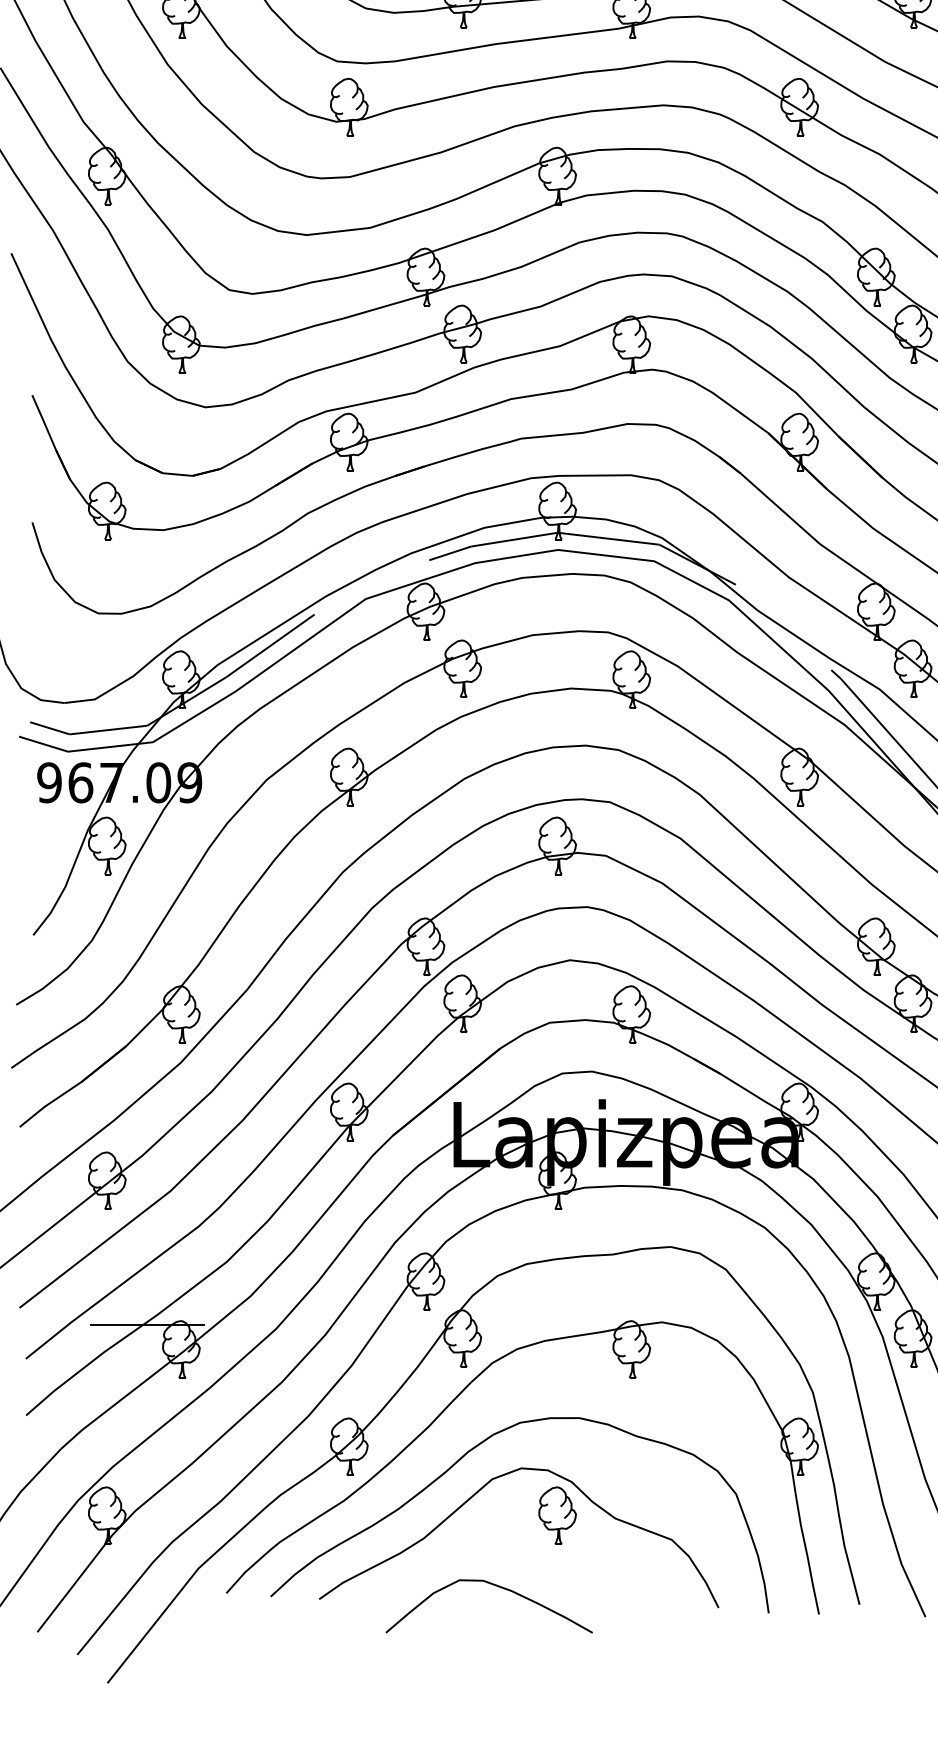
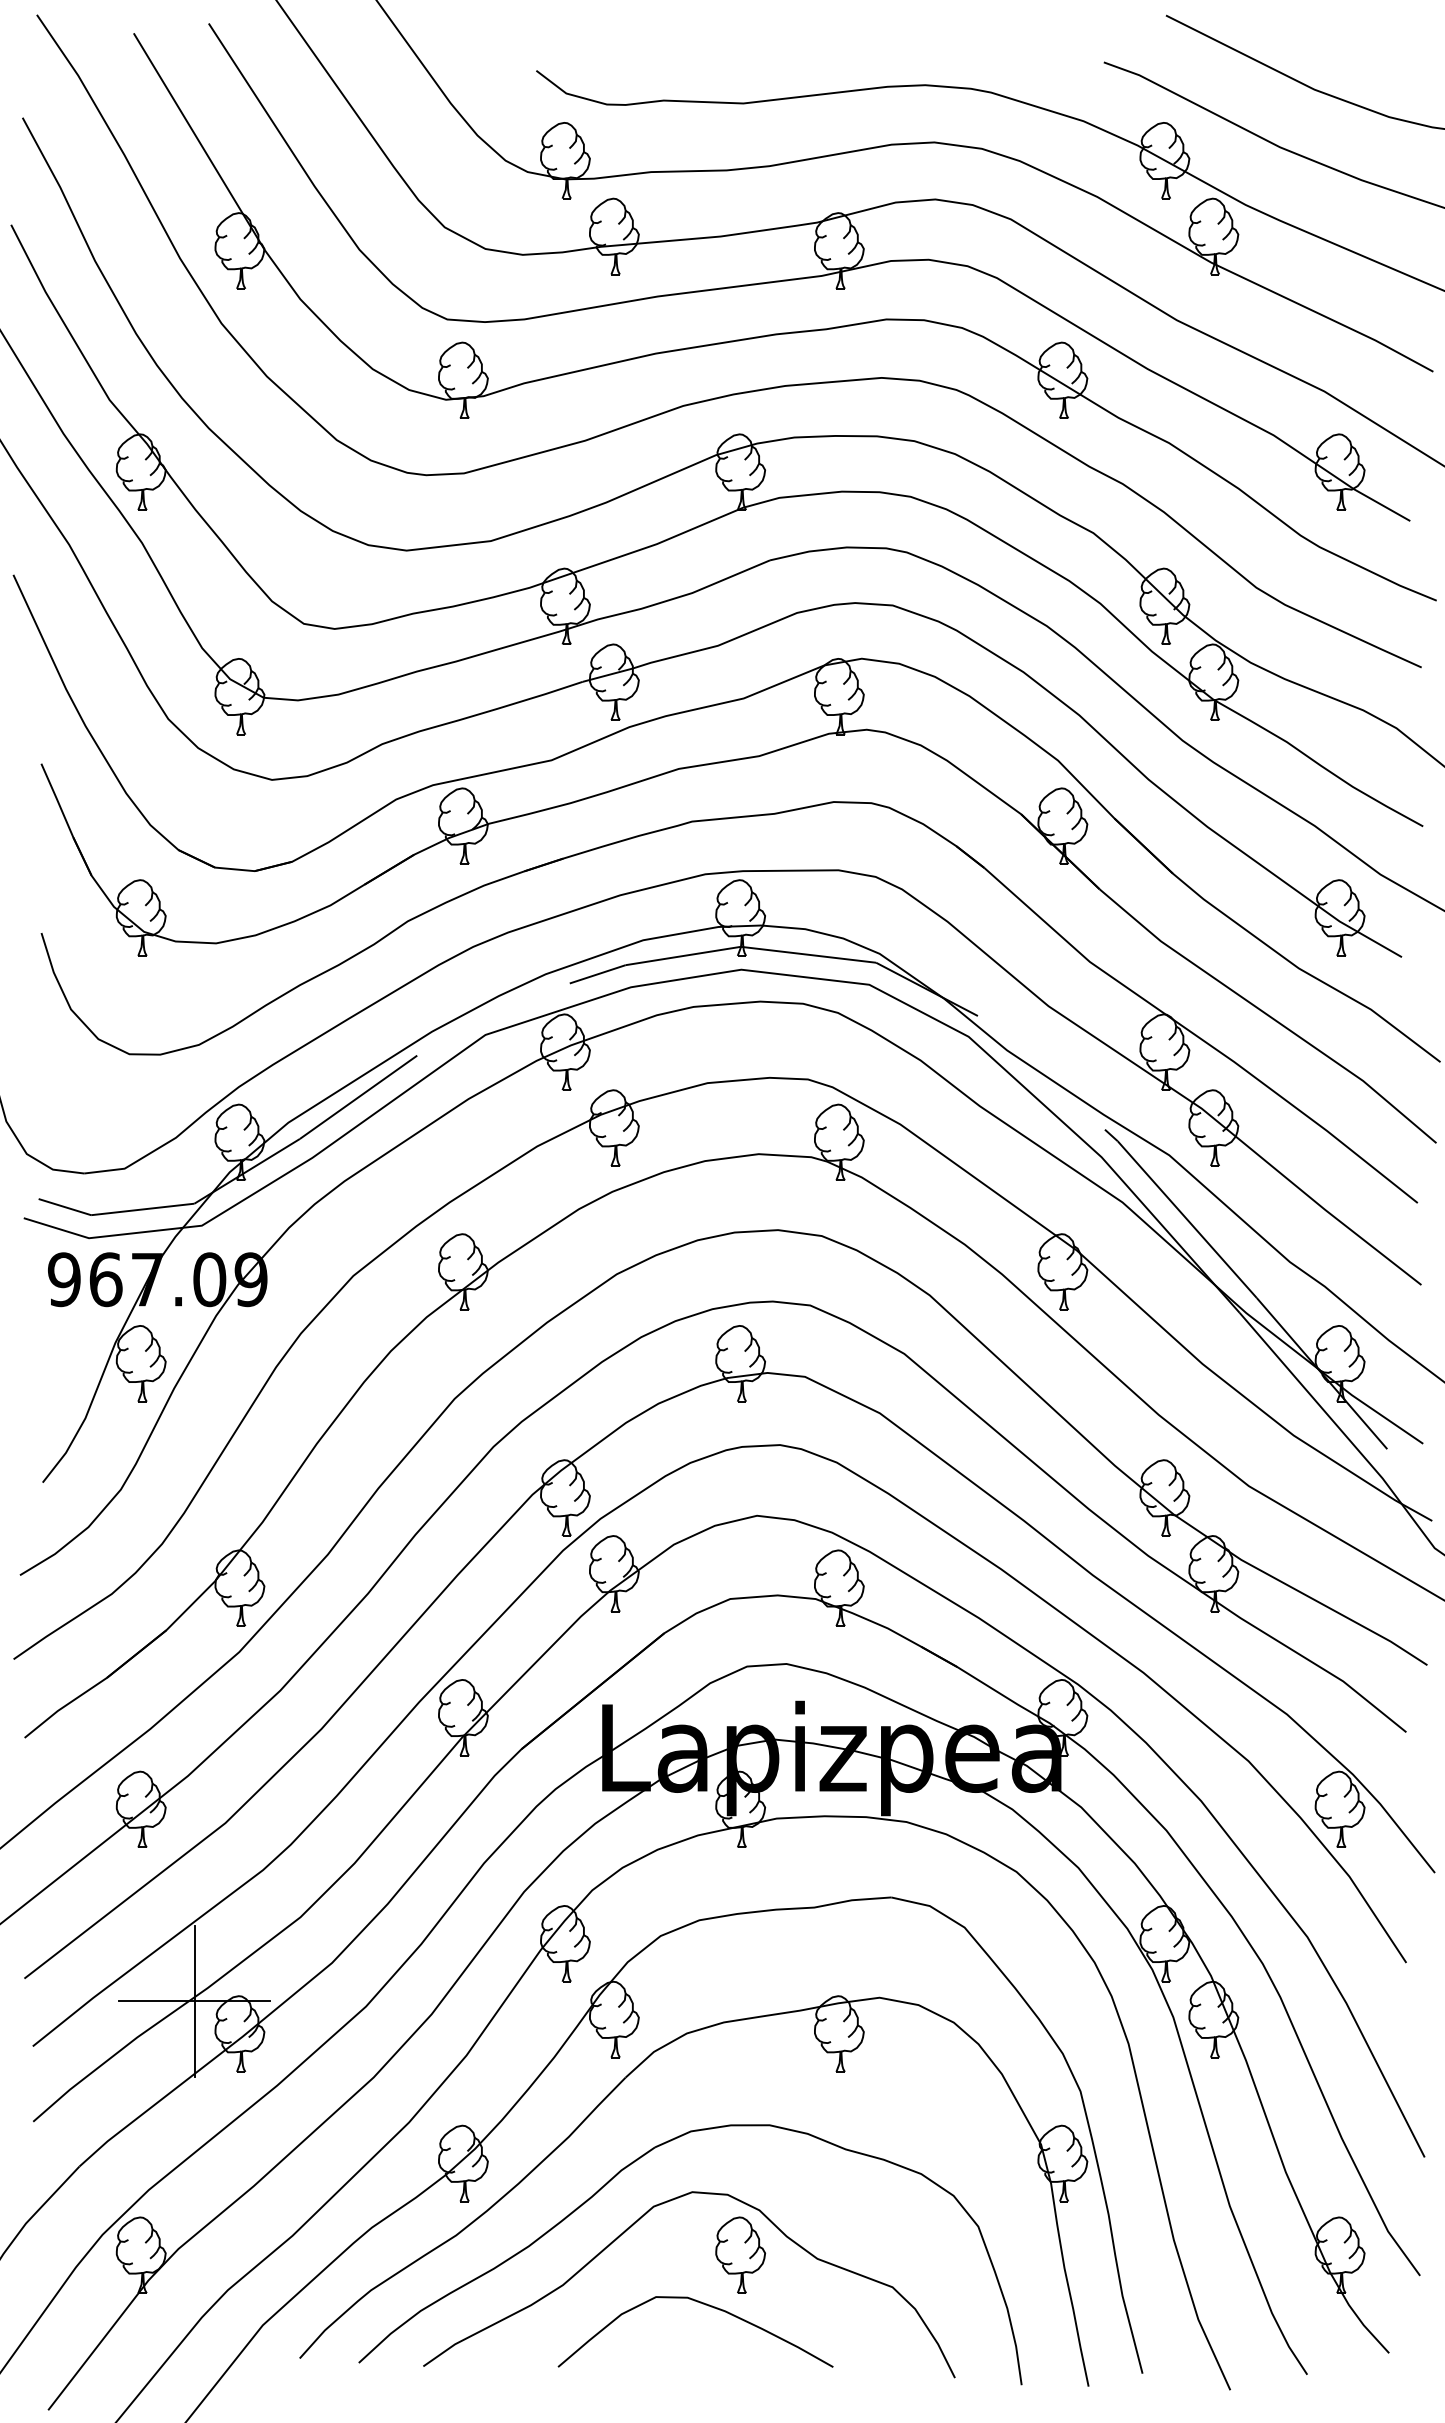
line: (147, 1324) -> (194, 2000), added
curve: (496, 1586) -> (705, 2305), moved

